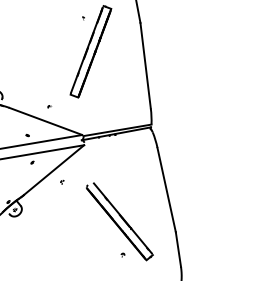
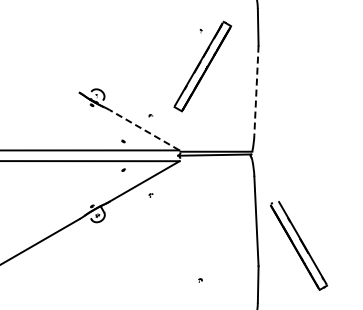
line: (145, 65) -> (256, 90), solid -> dashed
line: (45, 120) -> (144, 129), solid -> dashed
part: (119, 221) -> (298, 245), moved

